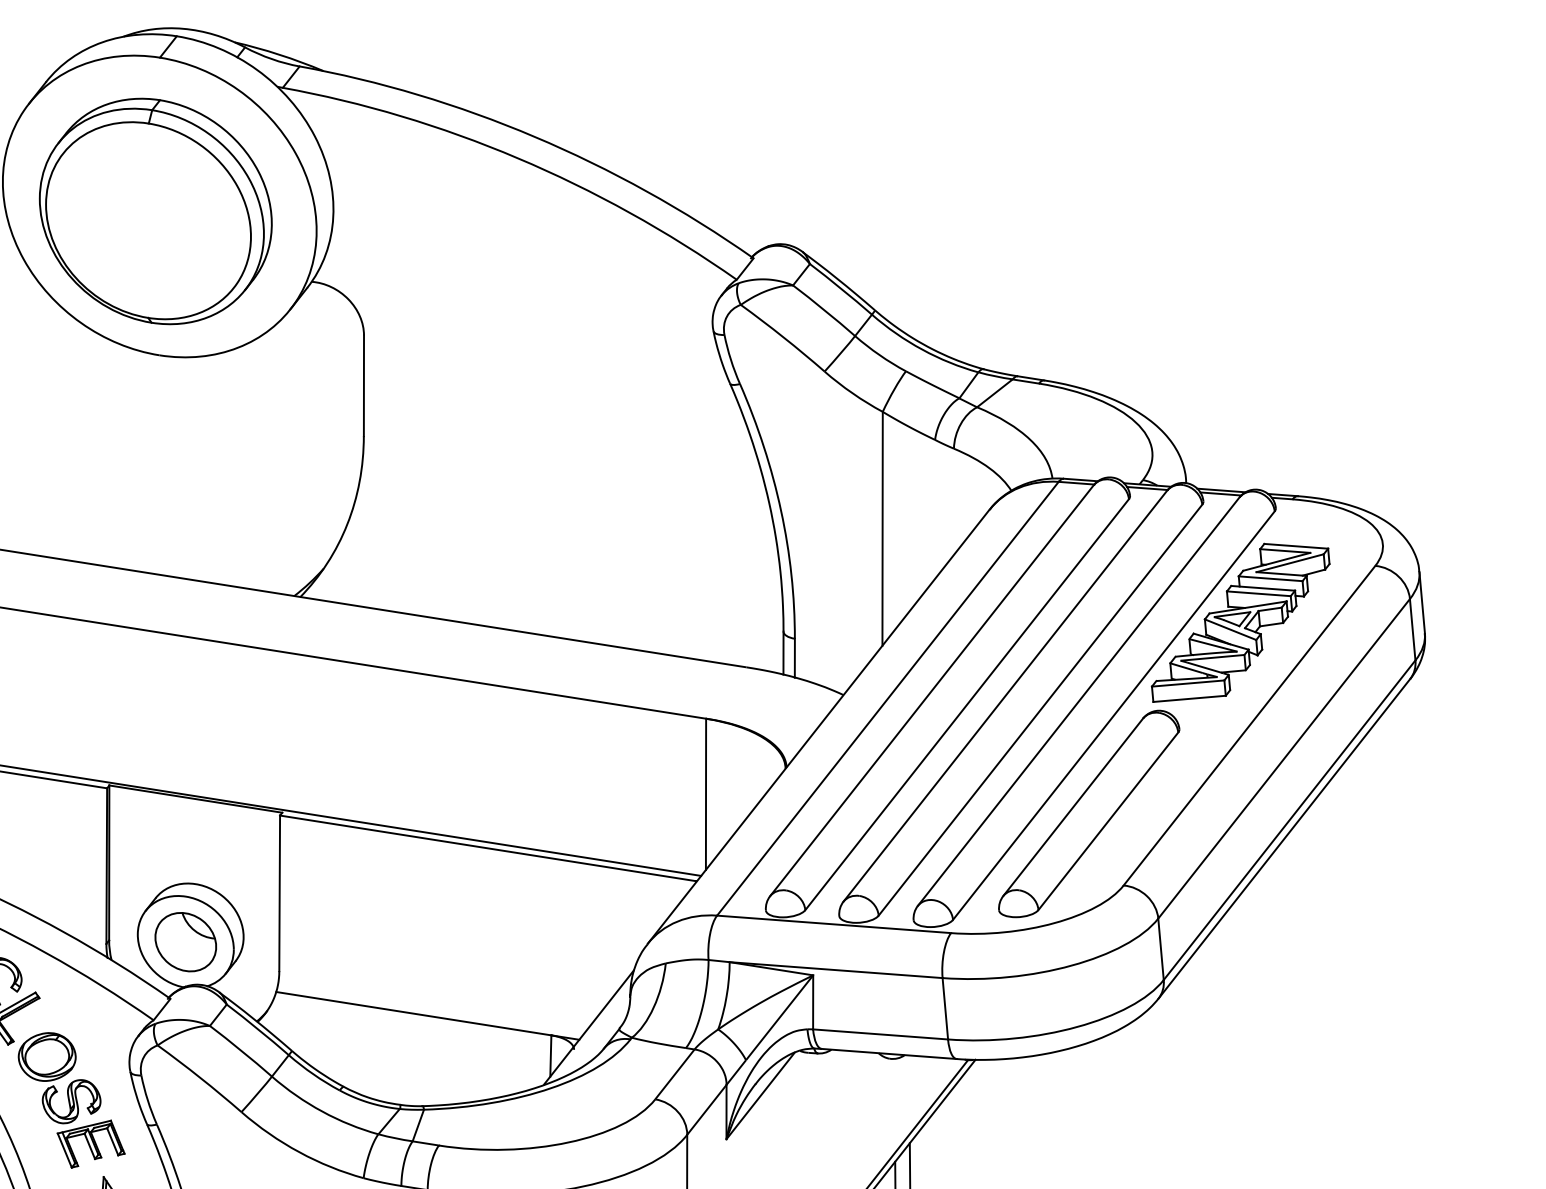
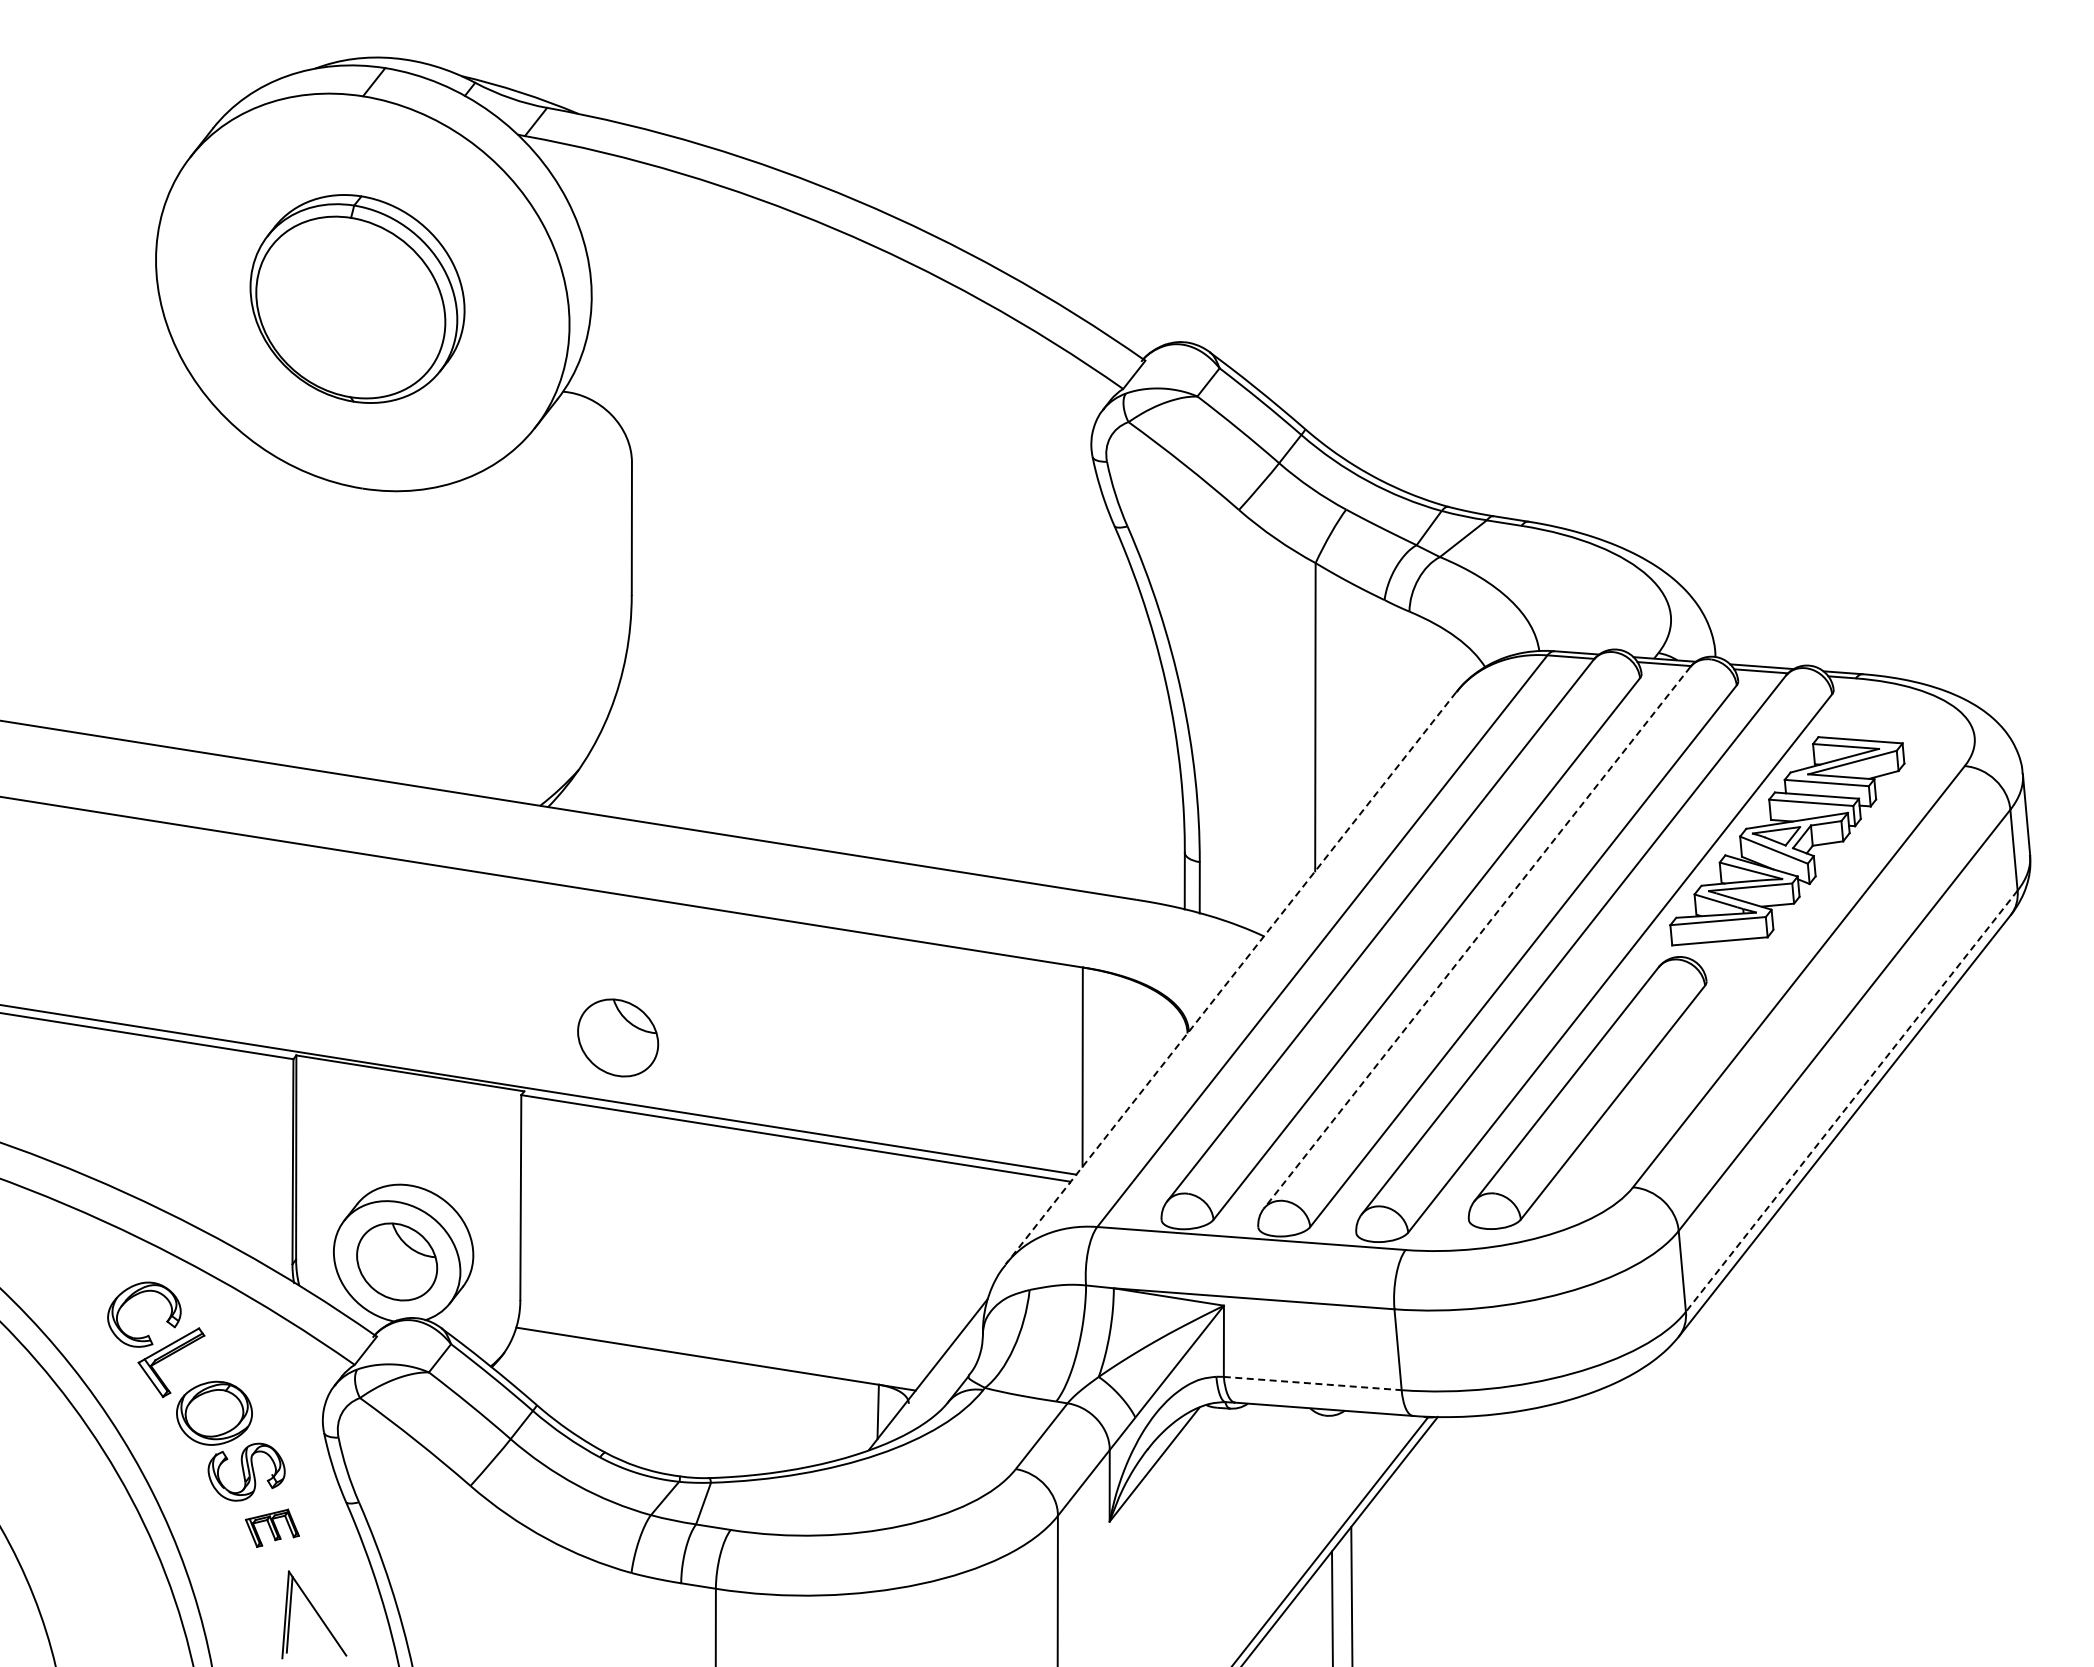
part: (155, 211) -> (357, 298), size x0.7
line: (1005, 695) -> (1477, 937), solid -> dashed
line: (818, 727) -> (1231, 978), solid -> dashed
part: (353, 771) -> (618, 1037), added
line: (1289, 820) -> (1851, 1101), solid -> dashed
line: (881, 1034) -> (1313, 1383), solid -> dashed
part: (91, 1144) -> (272, 1528), size x0.6

